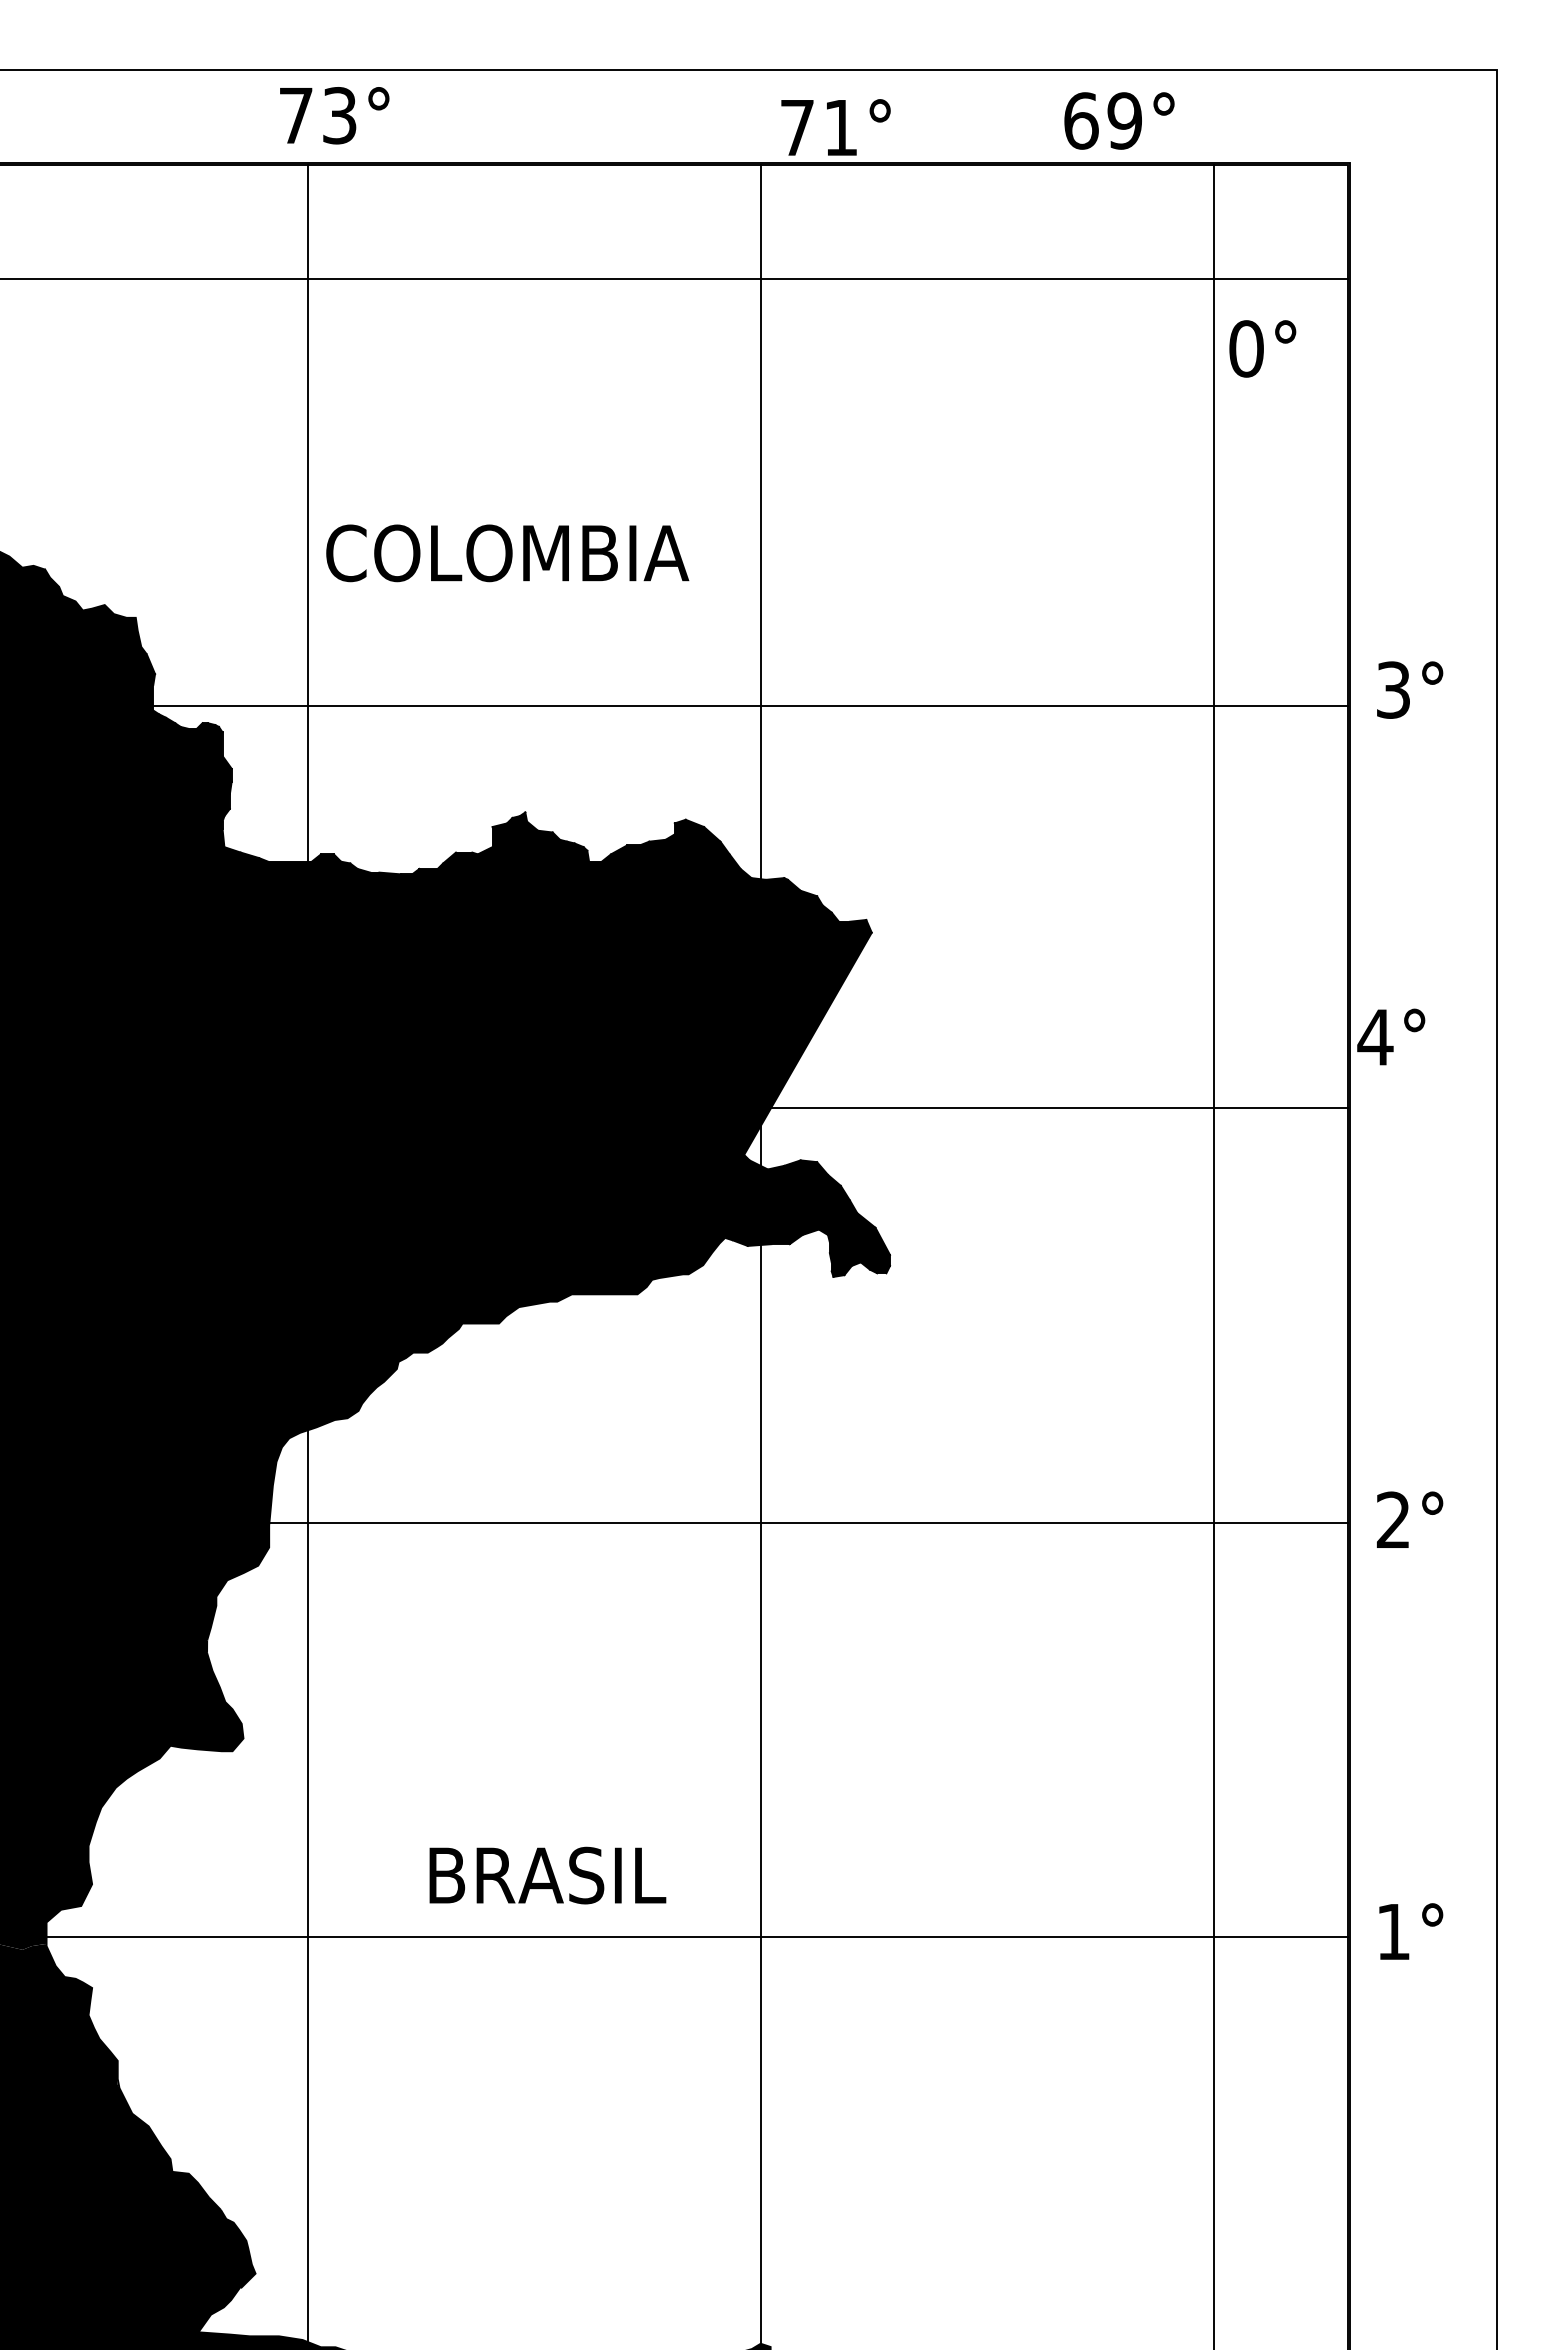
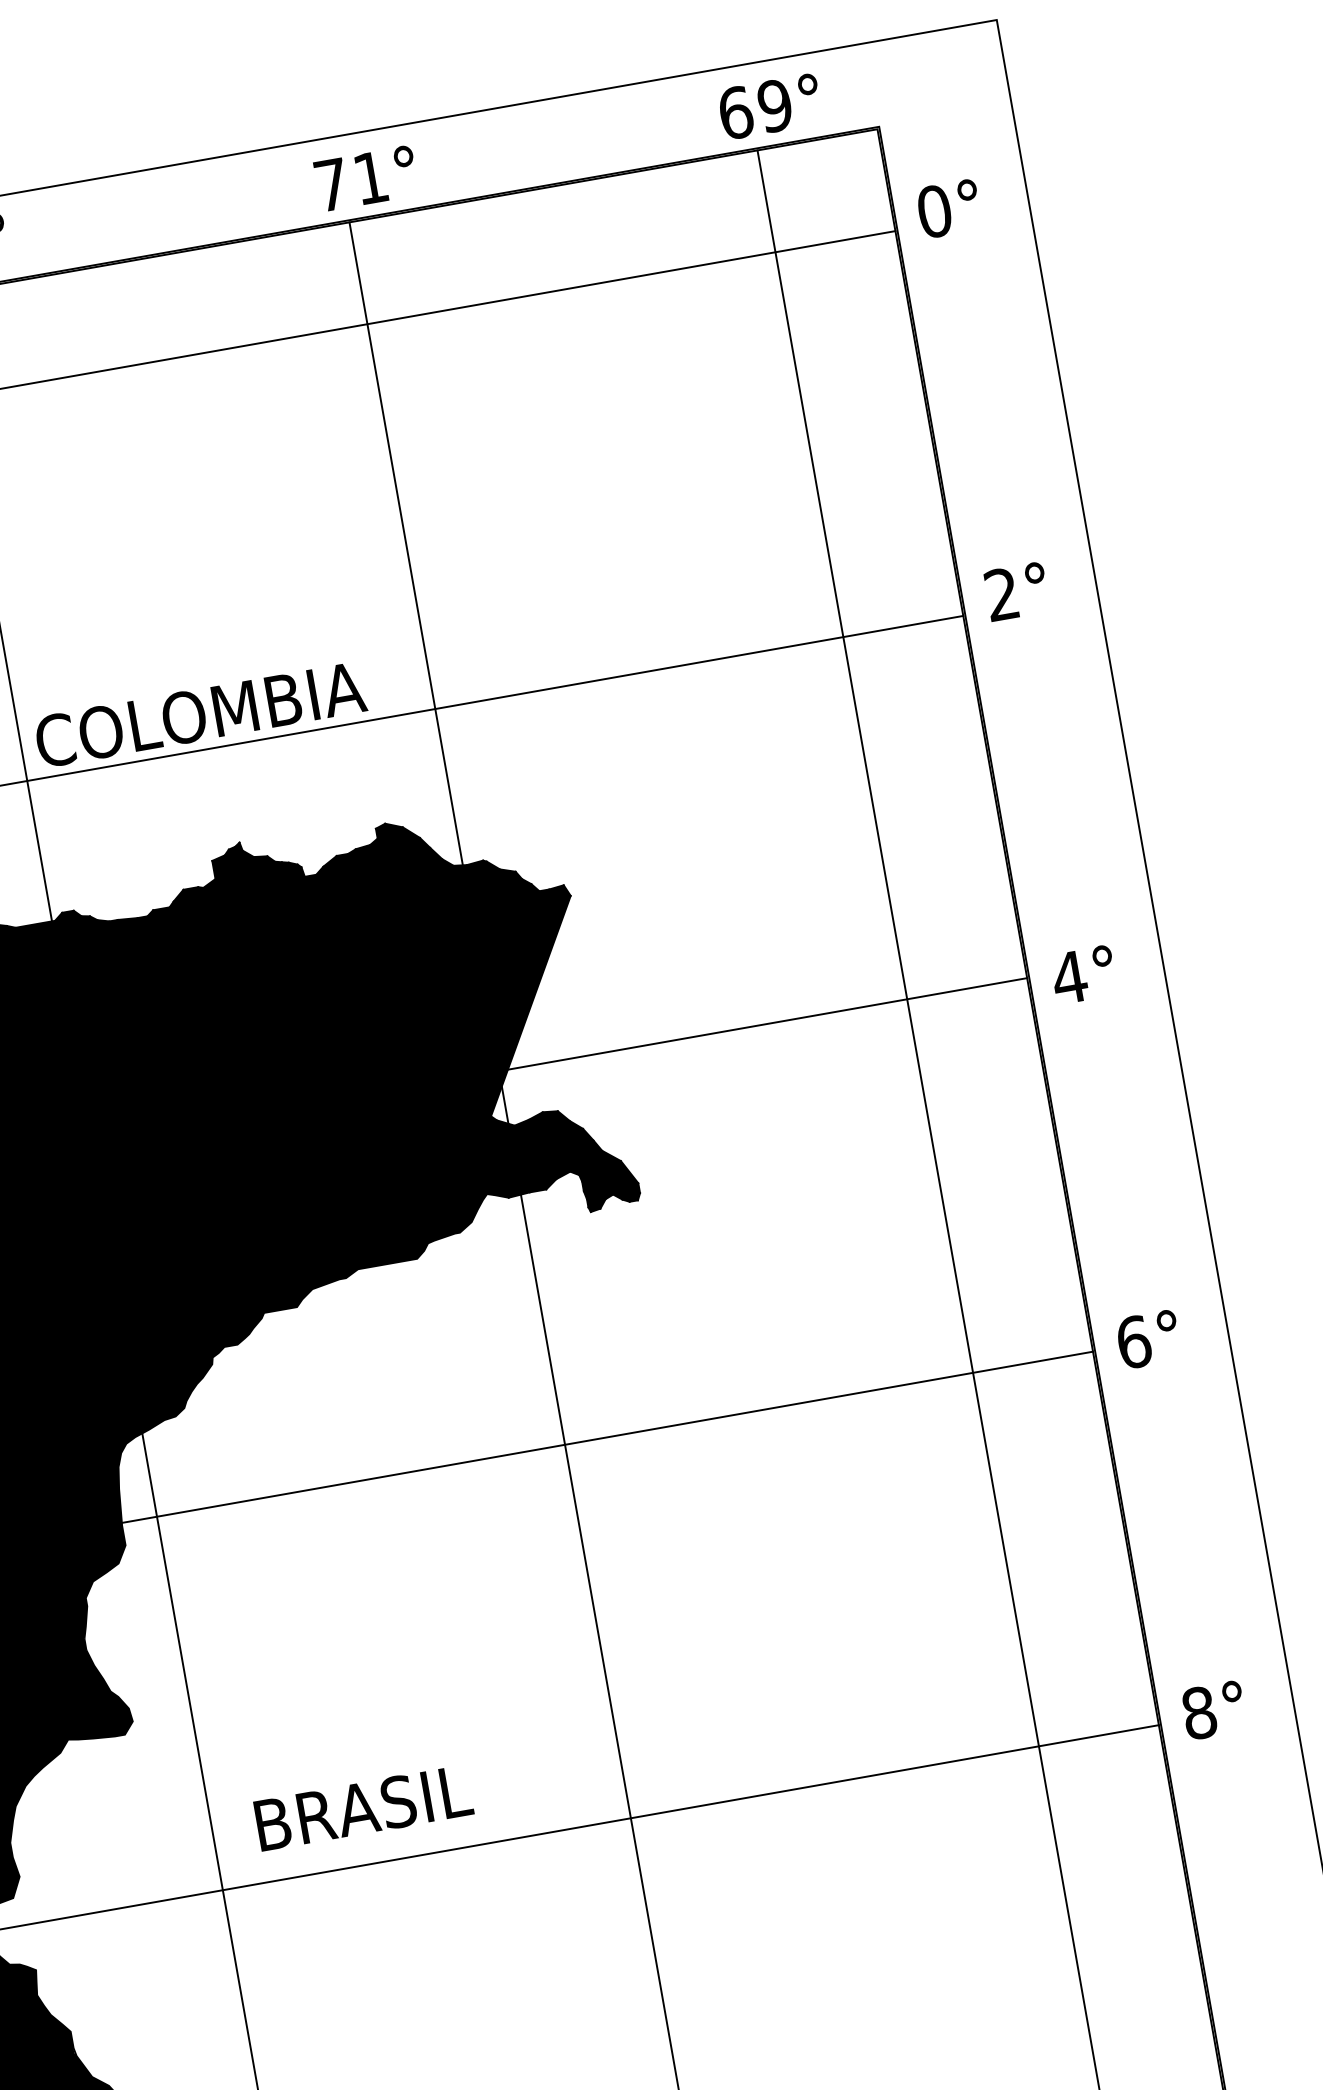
text: (1119, 120) -> (770, 106), moved
text: (835, 127) -> (365, 178), moved
text: (1262, 348) -> (948, 208), moved
text: (507, 553) -> (200, 714), moved
text: (1392, 689) -> (1001, 594), 3° -> 2°
text: (1391, 1036) -> (1083, 974), moved
text: (1393, 1520) -> (1133, 1342), 2° -> 6°
text: (547, 1875) -> (363, 1808), moved
text: (1393, 1931) -> (1199, 1712), 1° -> 8°

